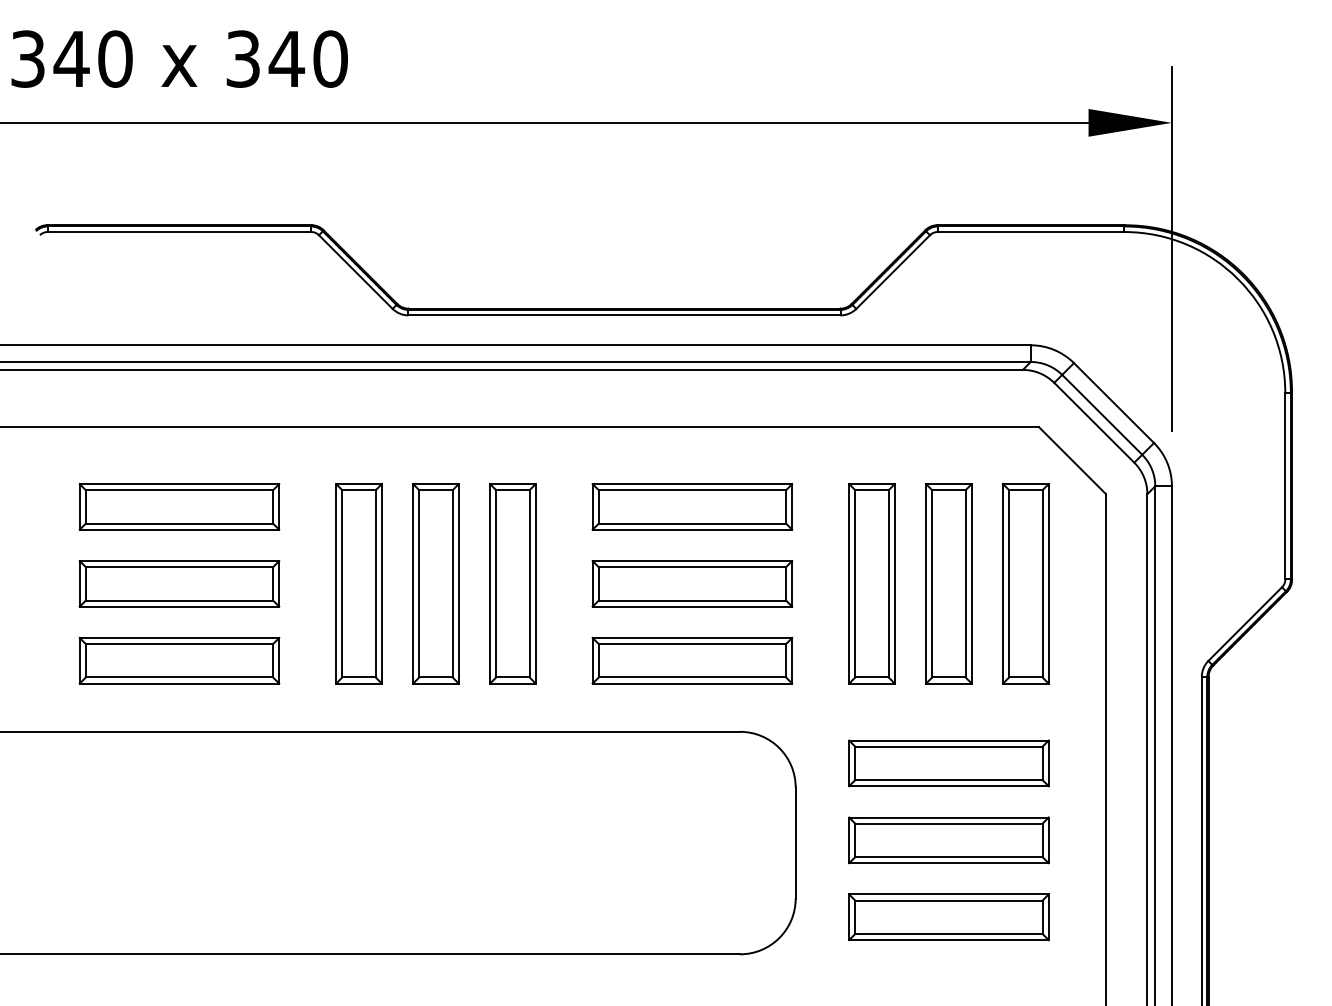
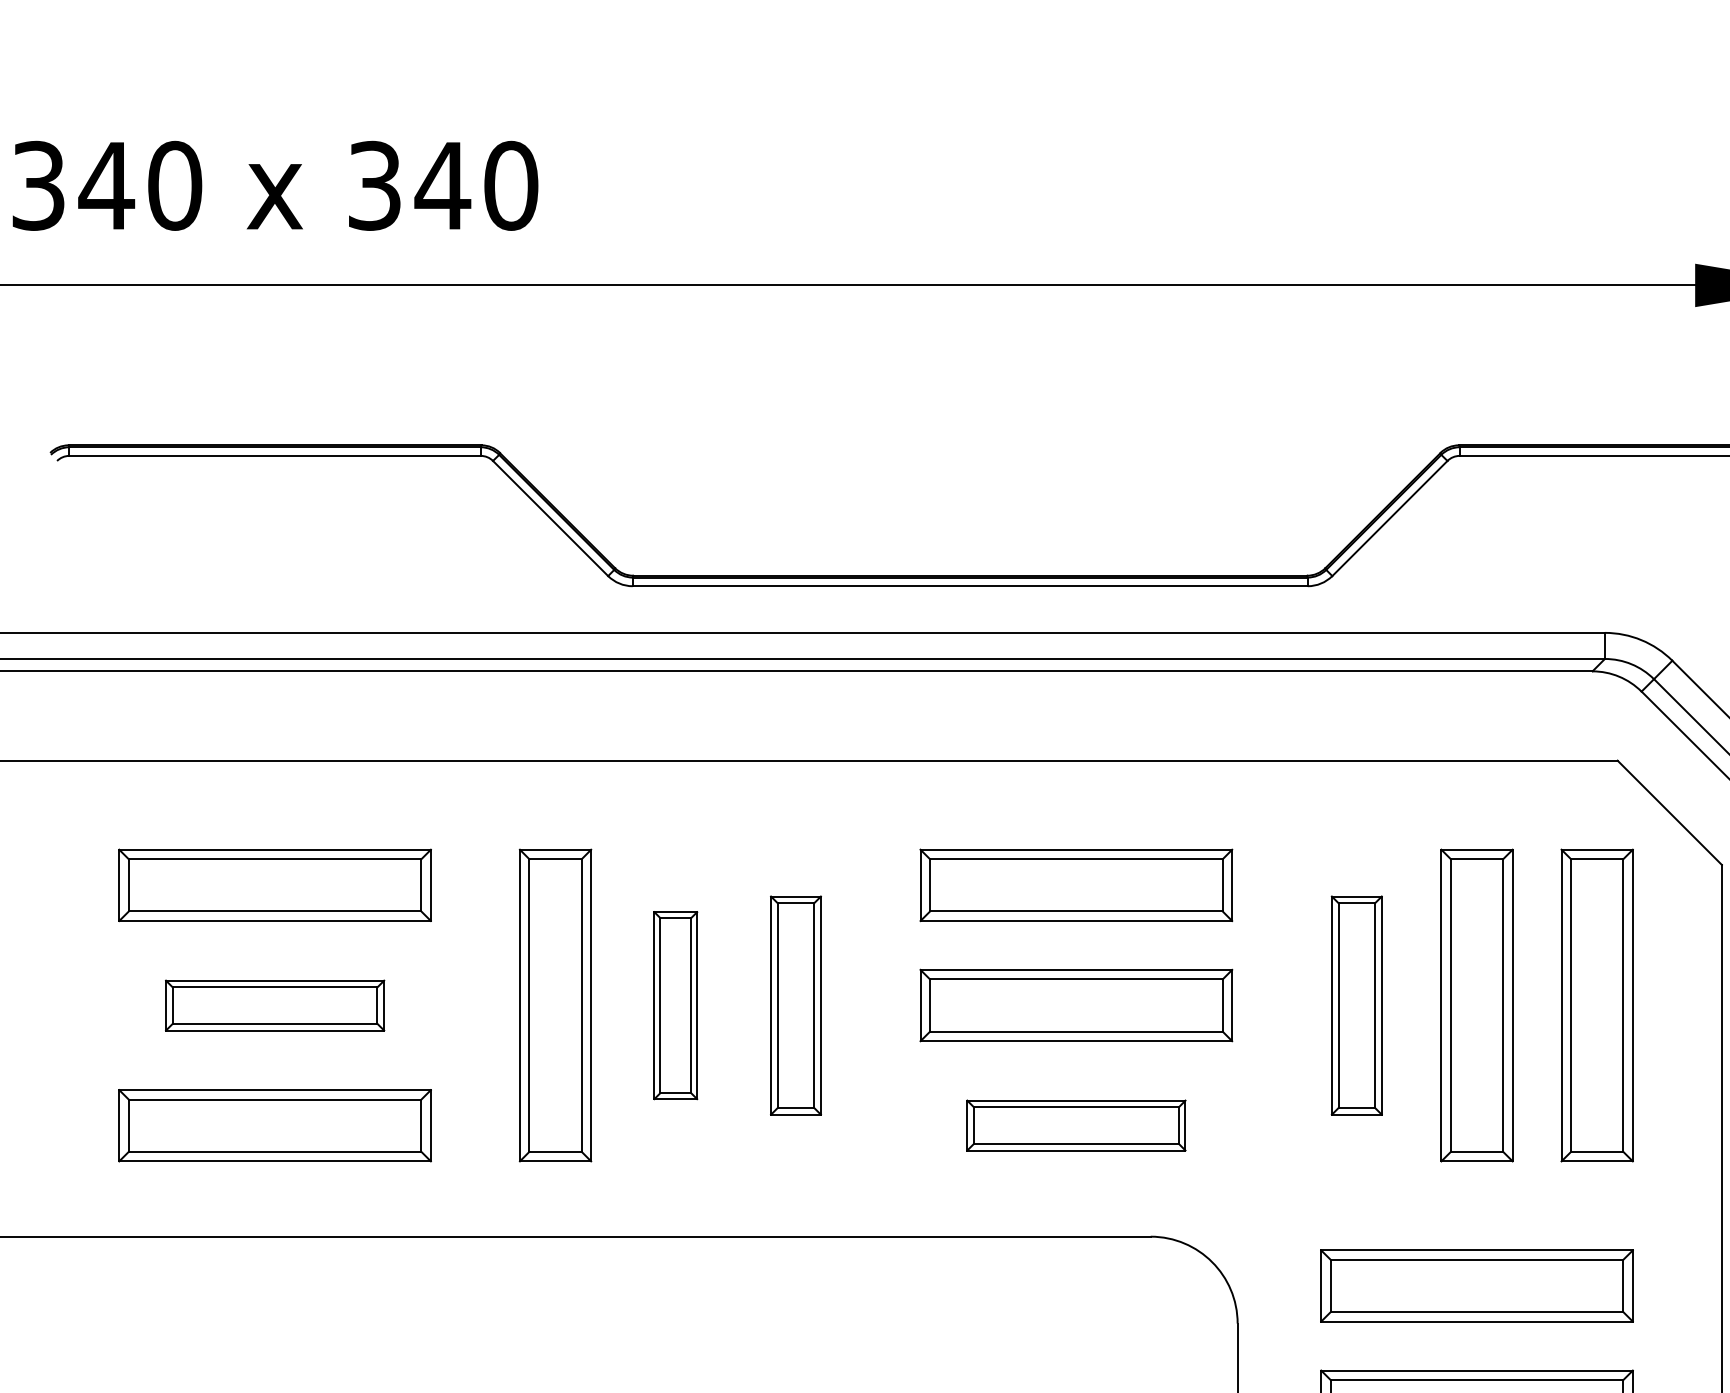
part: (179, 583) -> (275, 1004), size x0.7
part: (435, 583) -> (675, 1004), size x0.6
part: (512, 583) -> (795, 1004), size x0.7
part: (871, 583) -> (1356, 1004), size x0.7
part: (692, 660) -> (1076, 1125), size x0.7

